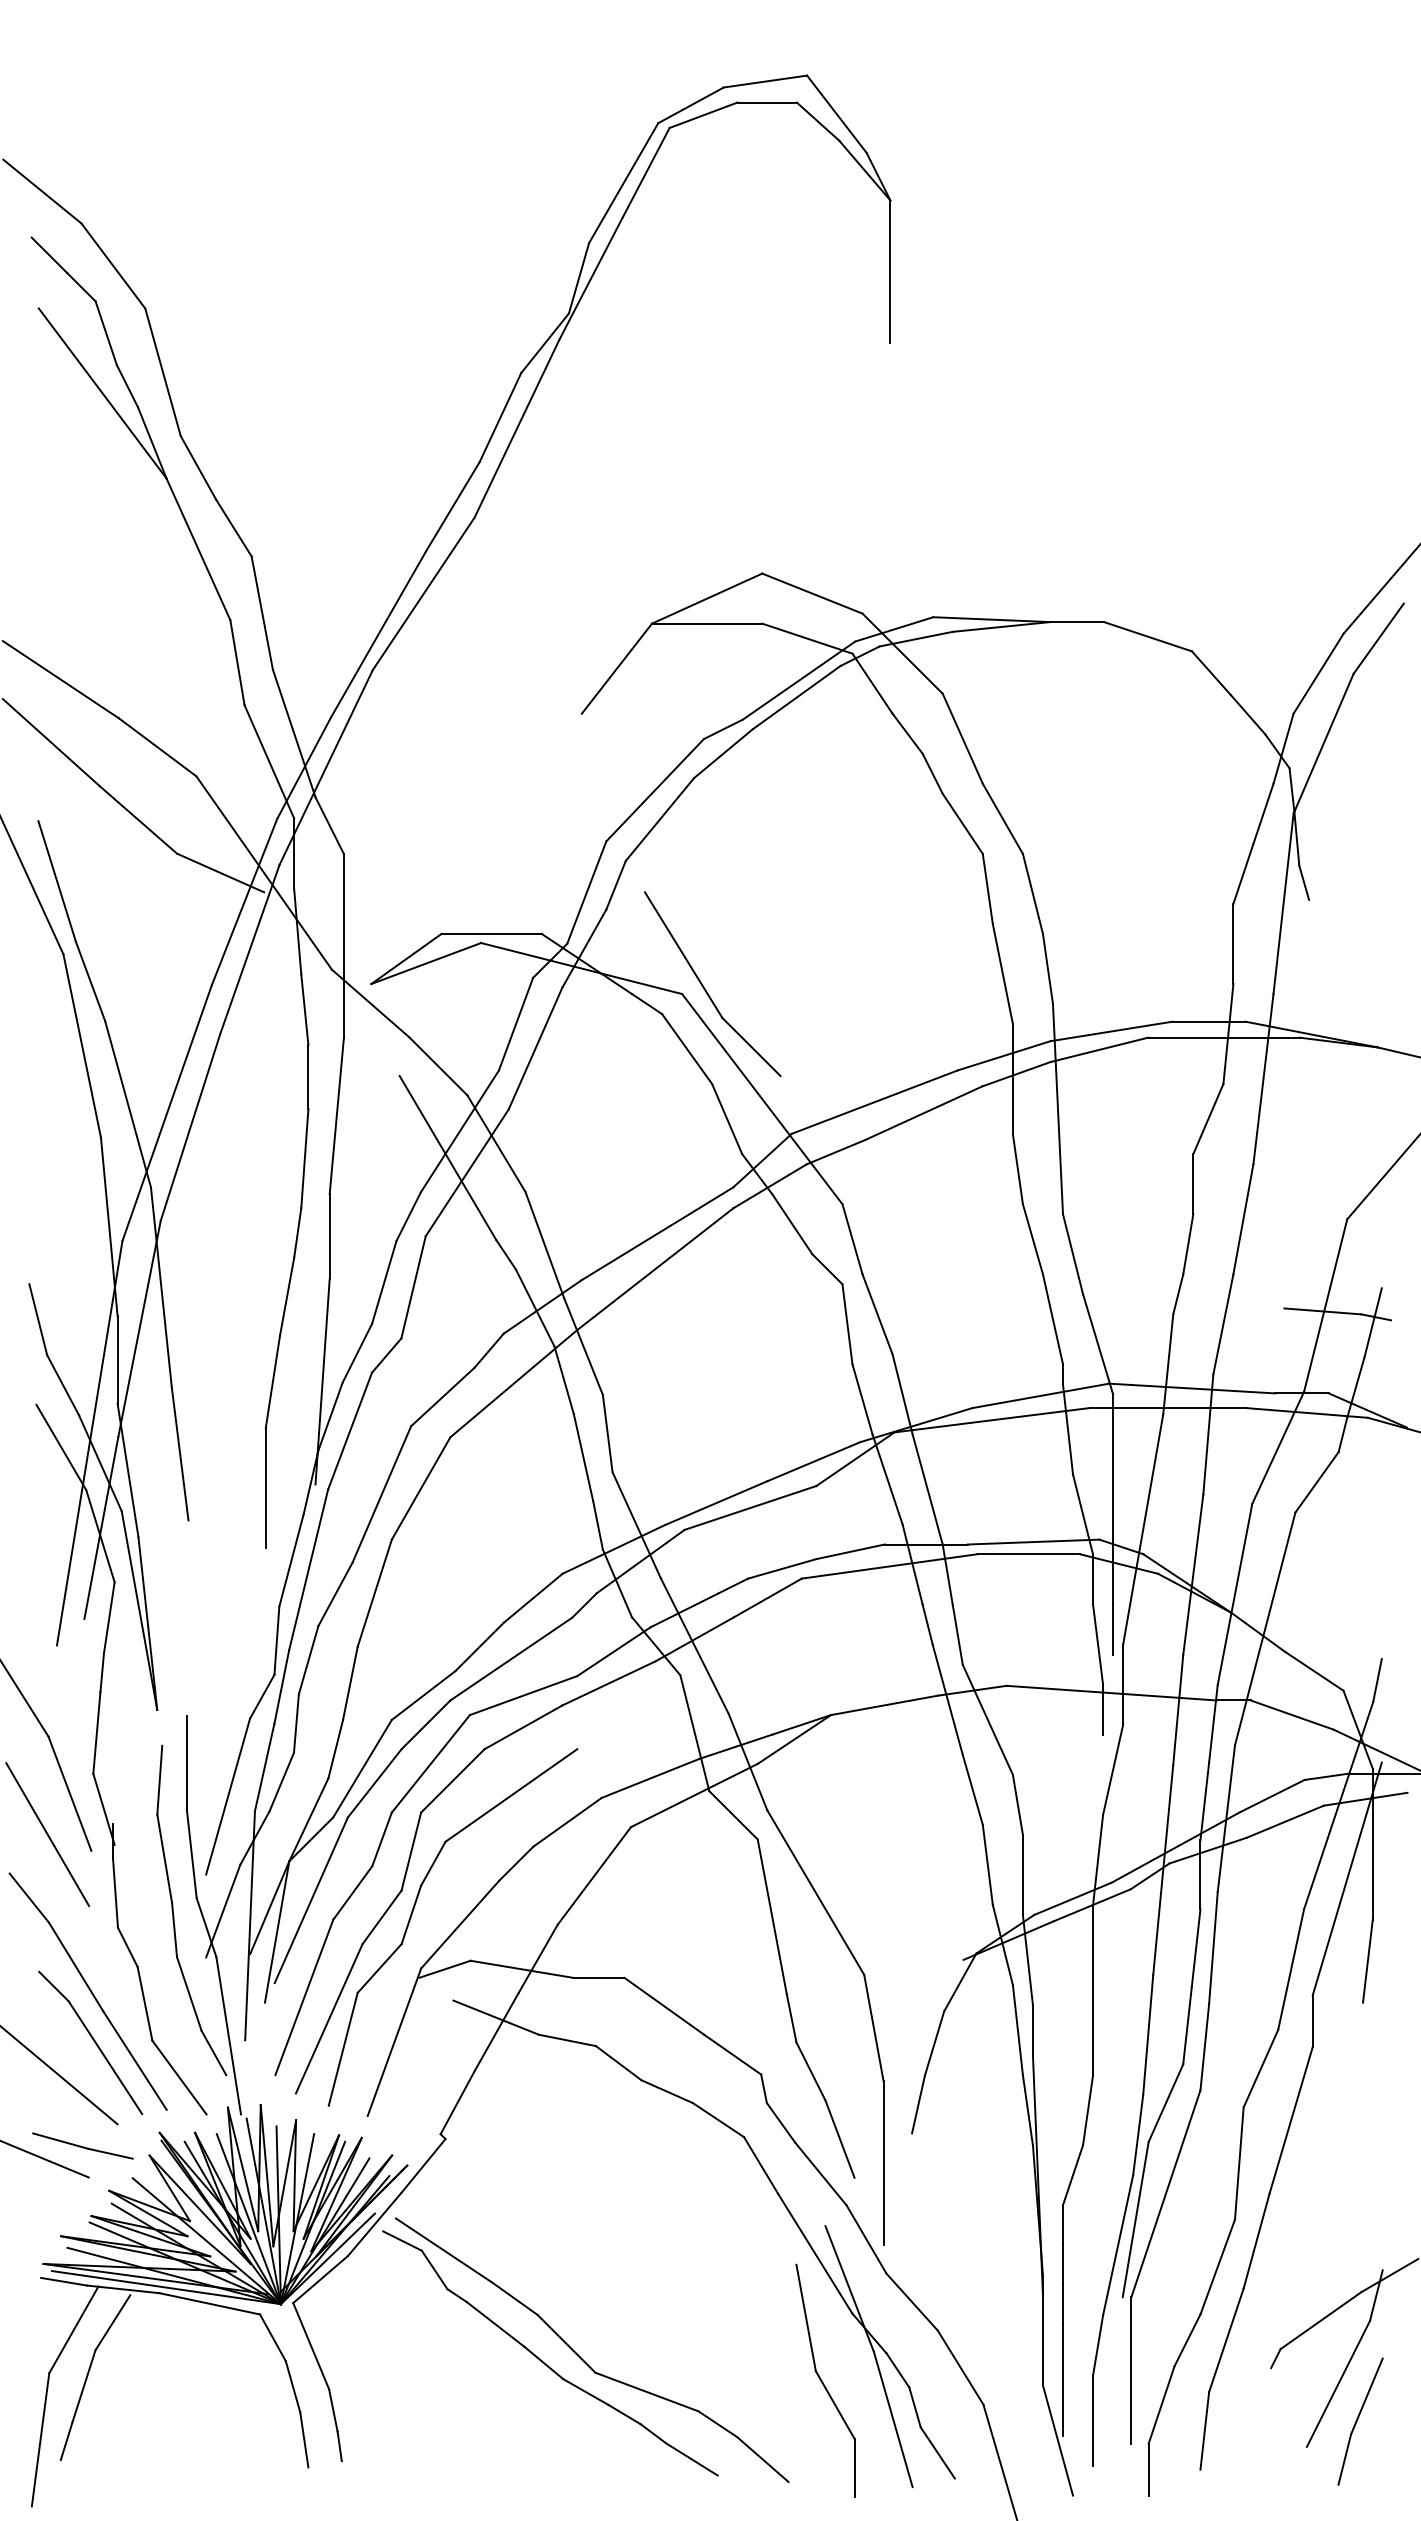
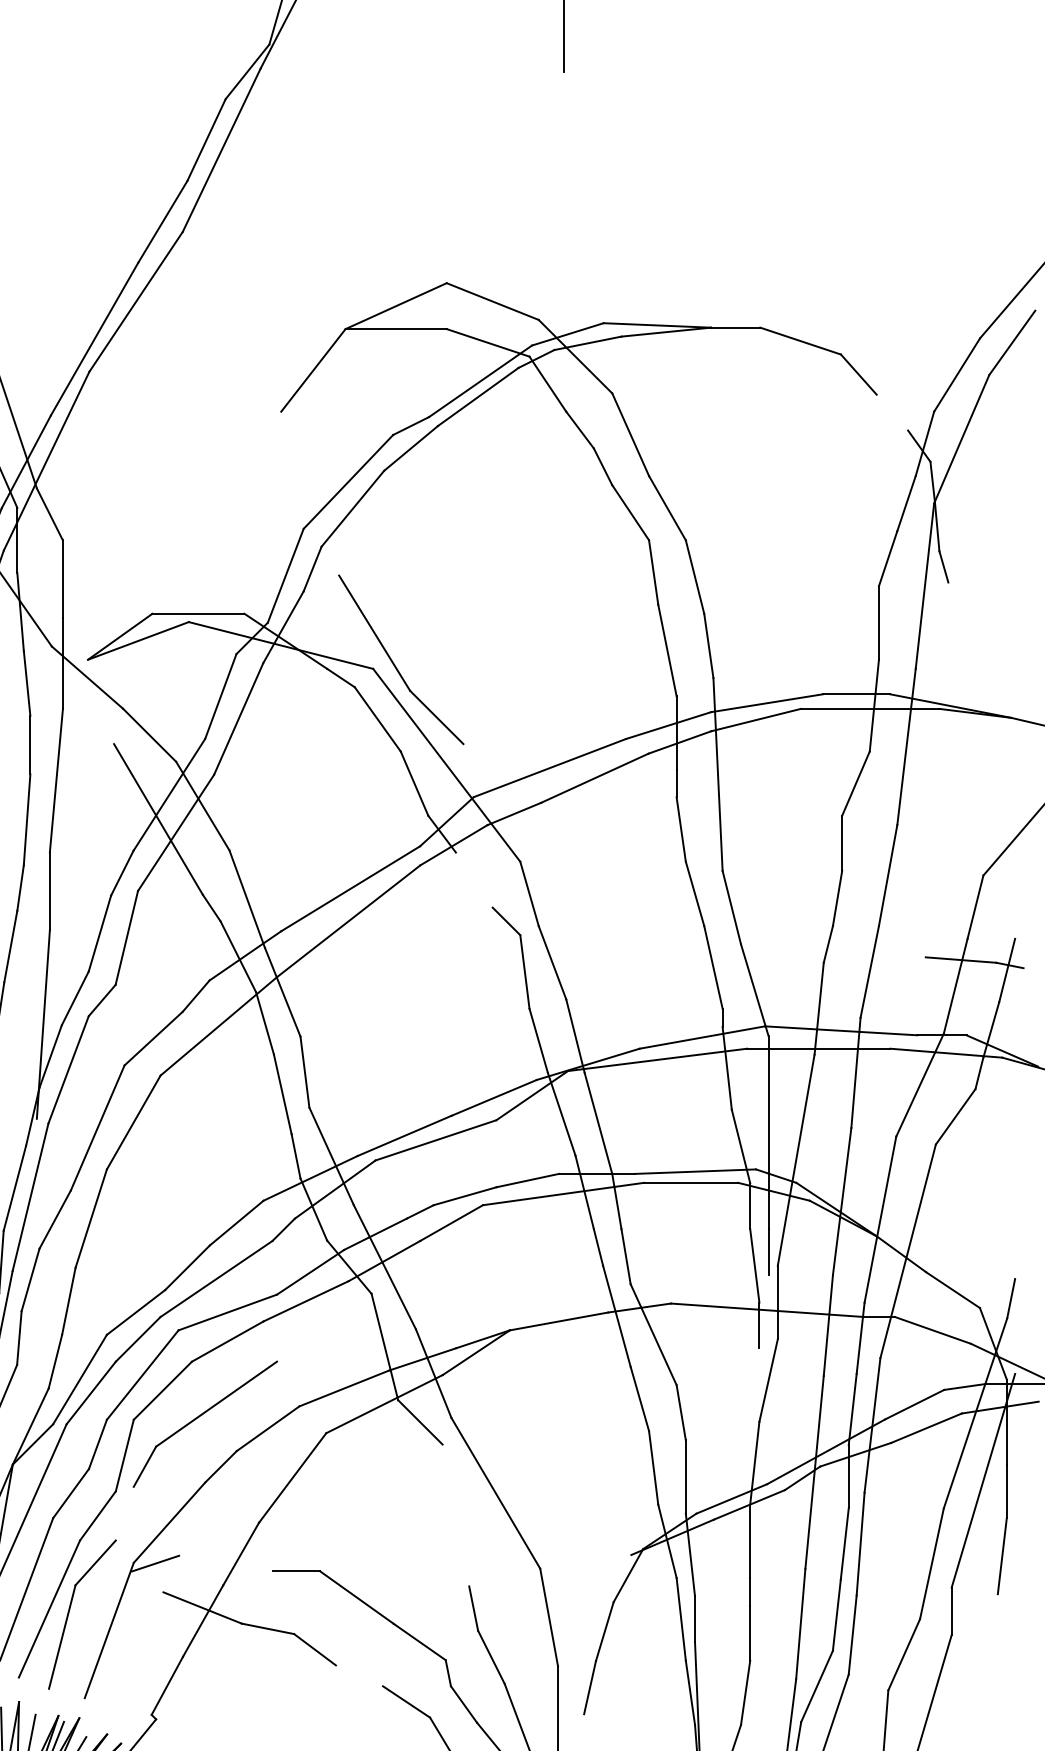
line: (1247, 714) -> (891, 412), removed
line: (792, 1224) -> (474, 880), removed
line: (411, 1914) -> (124, 1513), removed
line: (771, 1916) -> (455, 1515), removed
line: (521, 1968) -> (225, 1562), removed
line: (666, 2091) -> (358, 1675), removed

